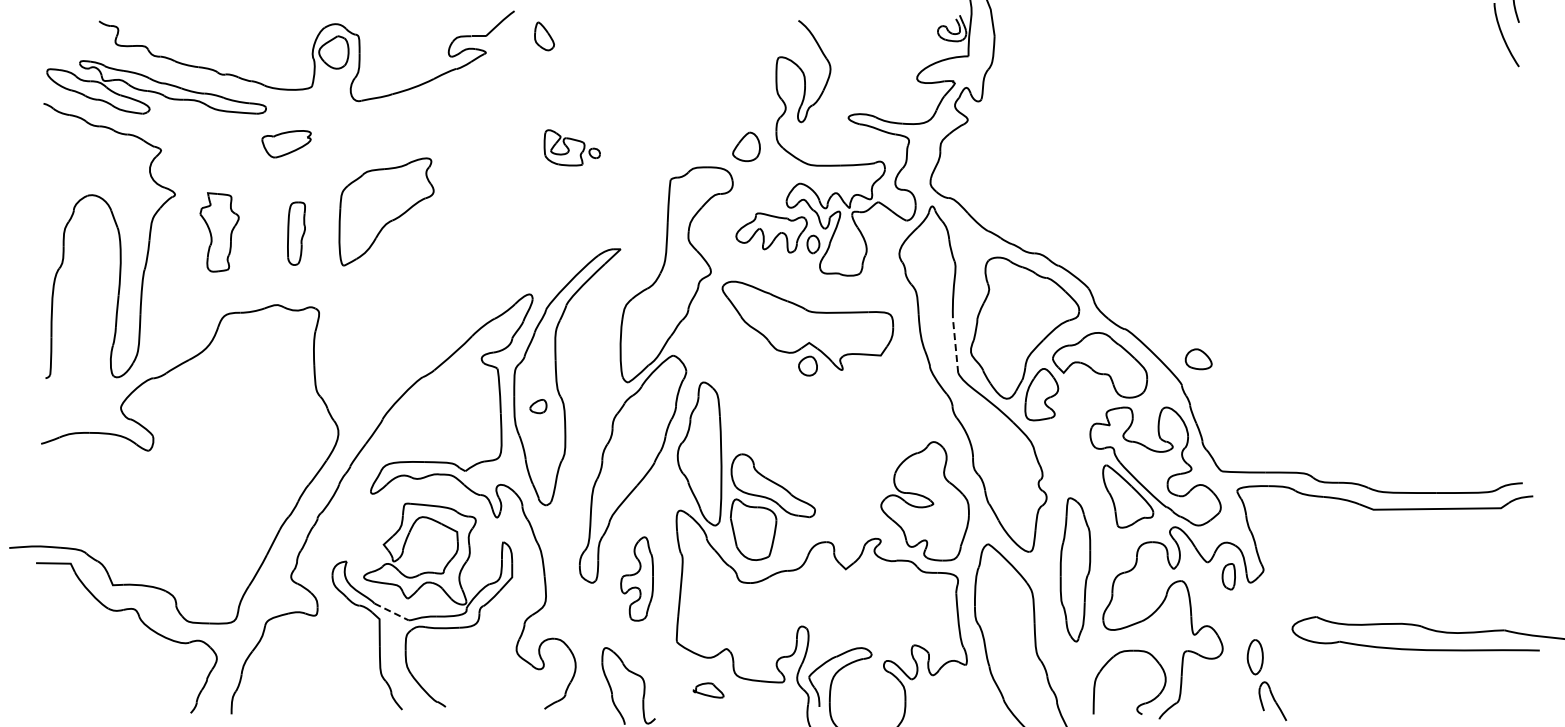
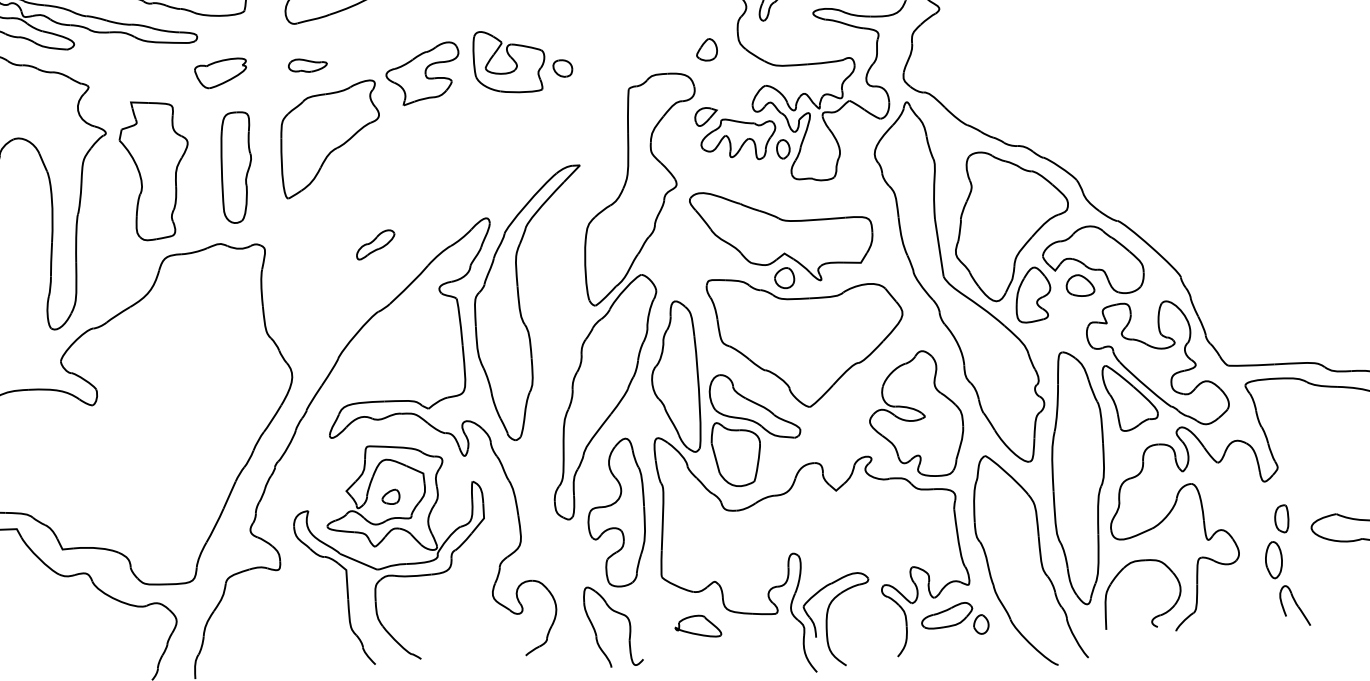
part: (369, 141) -> (308, 65), added
part: (745, 146) -> (705, 49), size x0.71
part: (572, 147) -> (523, 60), size x1.67
part: (476, 154) -> (422, 73), added
part: (742, 209) -> (706, 116), added
part: (219, 232) -> (155, 170), size x1.67
part: (296, 233) -> (236, 167), size x1.67
part: (423, 313) -> (375, 244), added
line: (955, 345) -> (939, 247), dashed -> solid
part: (1198, 359) -> (1080, 285), moved
part: (538, 406) -> (391, 496), moved
part: (825, 426) -> (806, 340), added
part: (1075, 569) -> (1078, 477), size x1.67
part: (1228, 576) -> (1281, 518), moved
part: (636, 578) -> (615, 512), size x1.67
line: (392, 612) -> (359, 562), dashed -> solid
part: (708, 690) -> (697, 626), size x1.43
part: (951, 696) -> (955, 619), added

